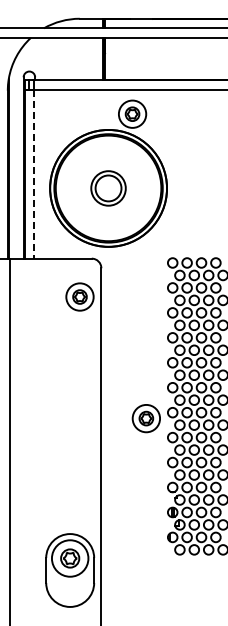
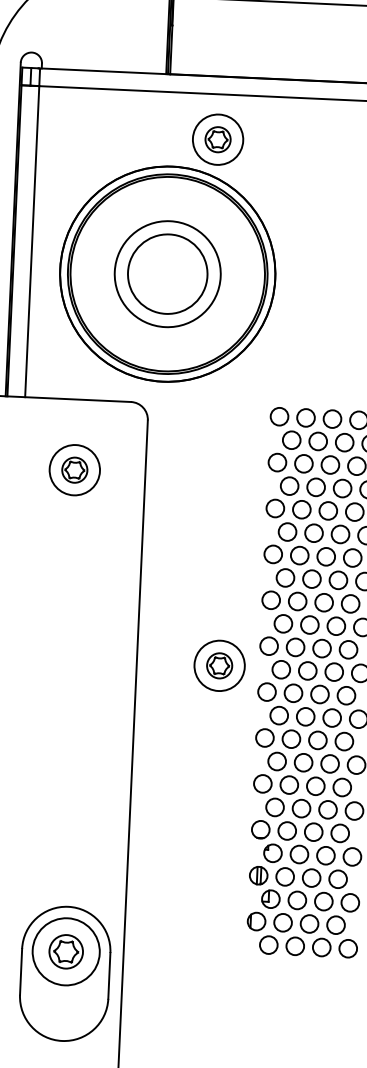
line: (34, 174) -> (32, 242), dashed -> solid
part: (108, 188) -> (167, 274), size x1.67
part: (79, 296) -> (73, 469), moved
part: (145, 418) -> (218, 665), moved

